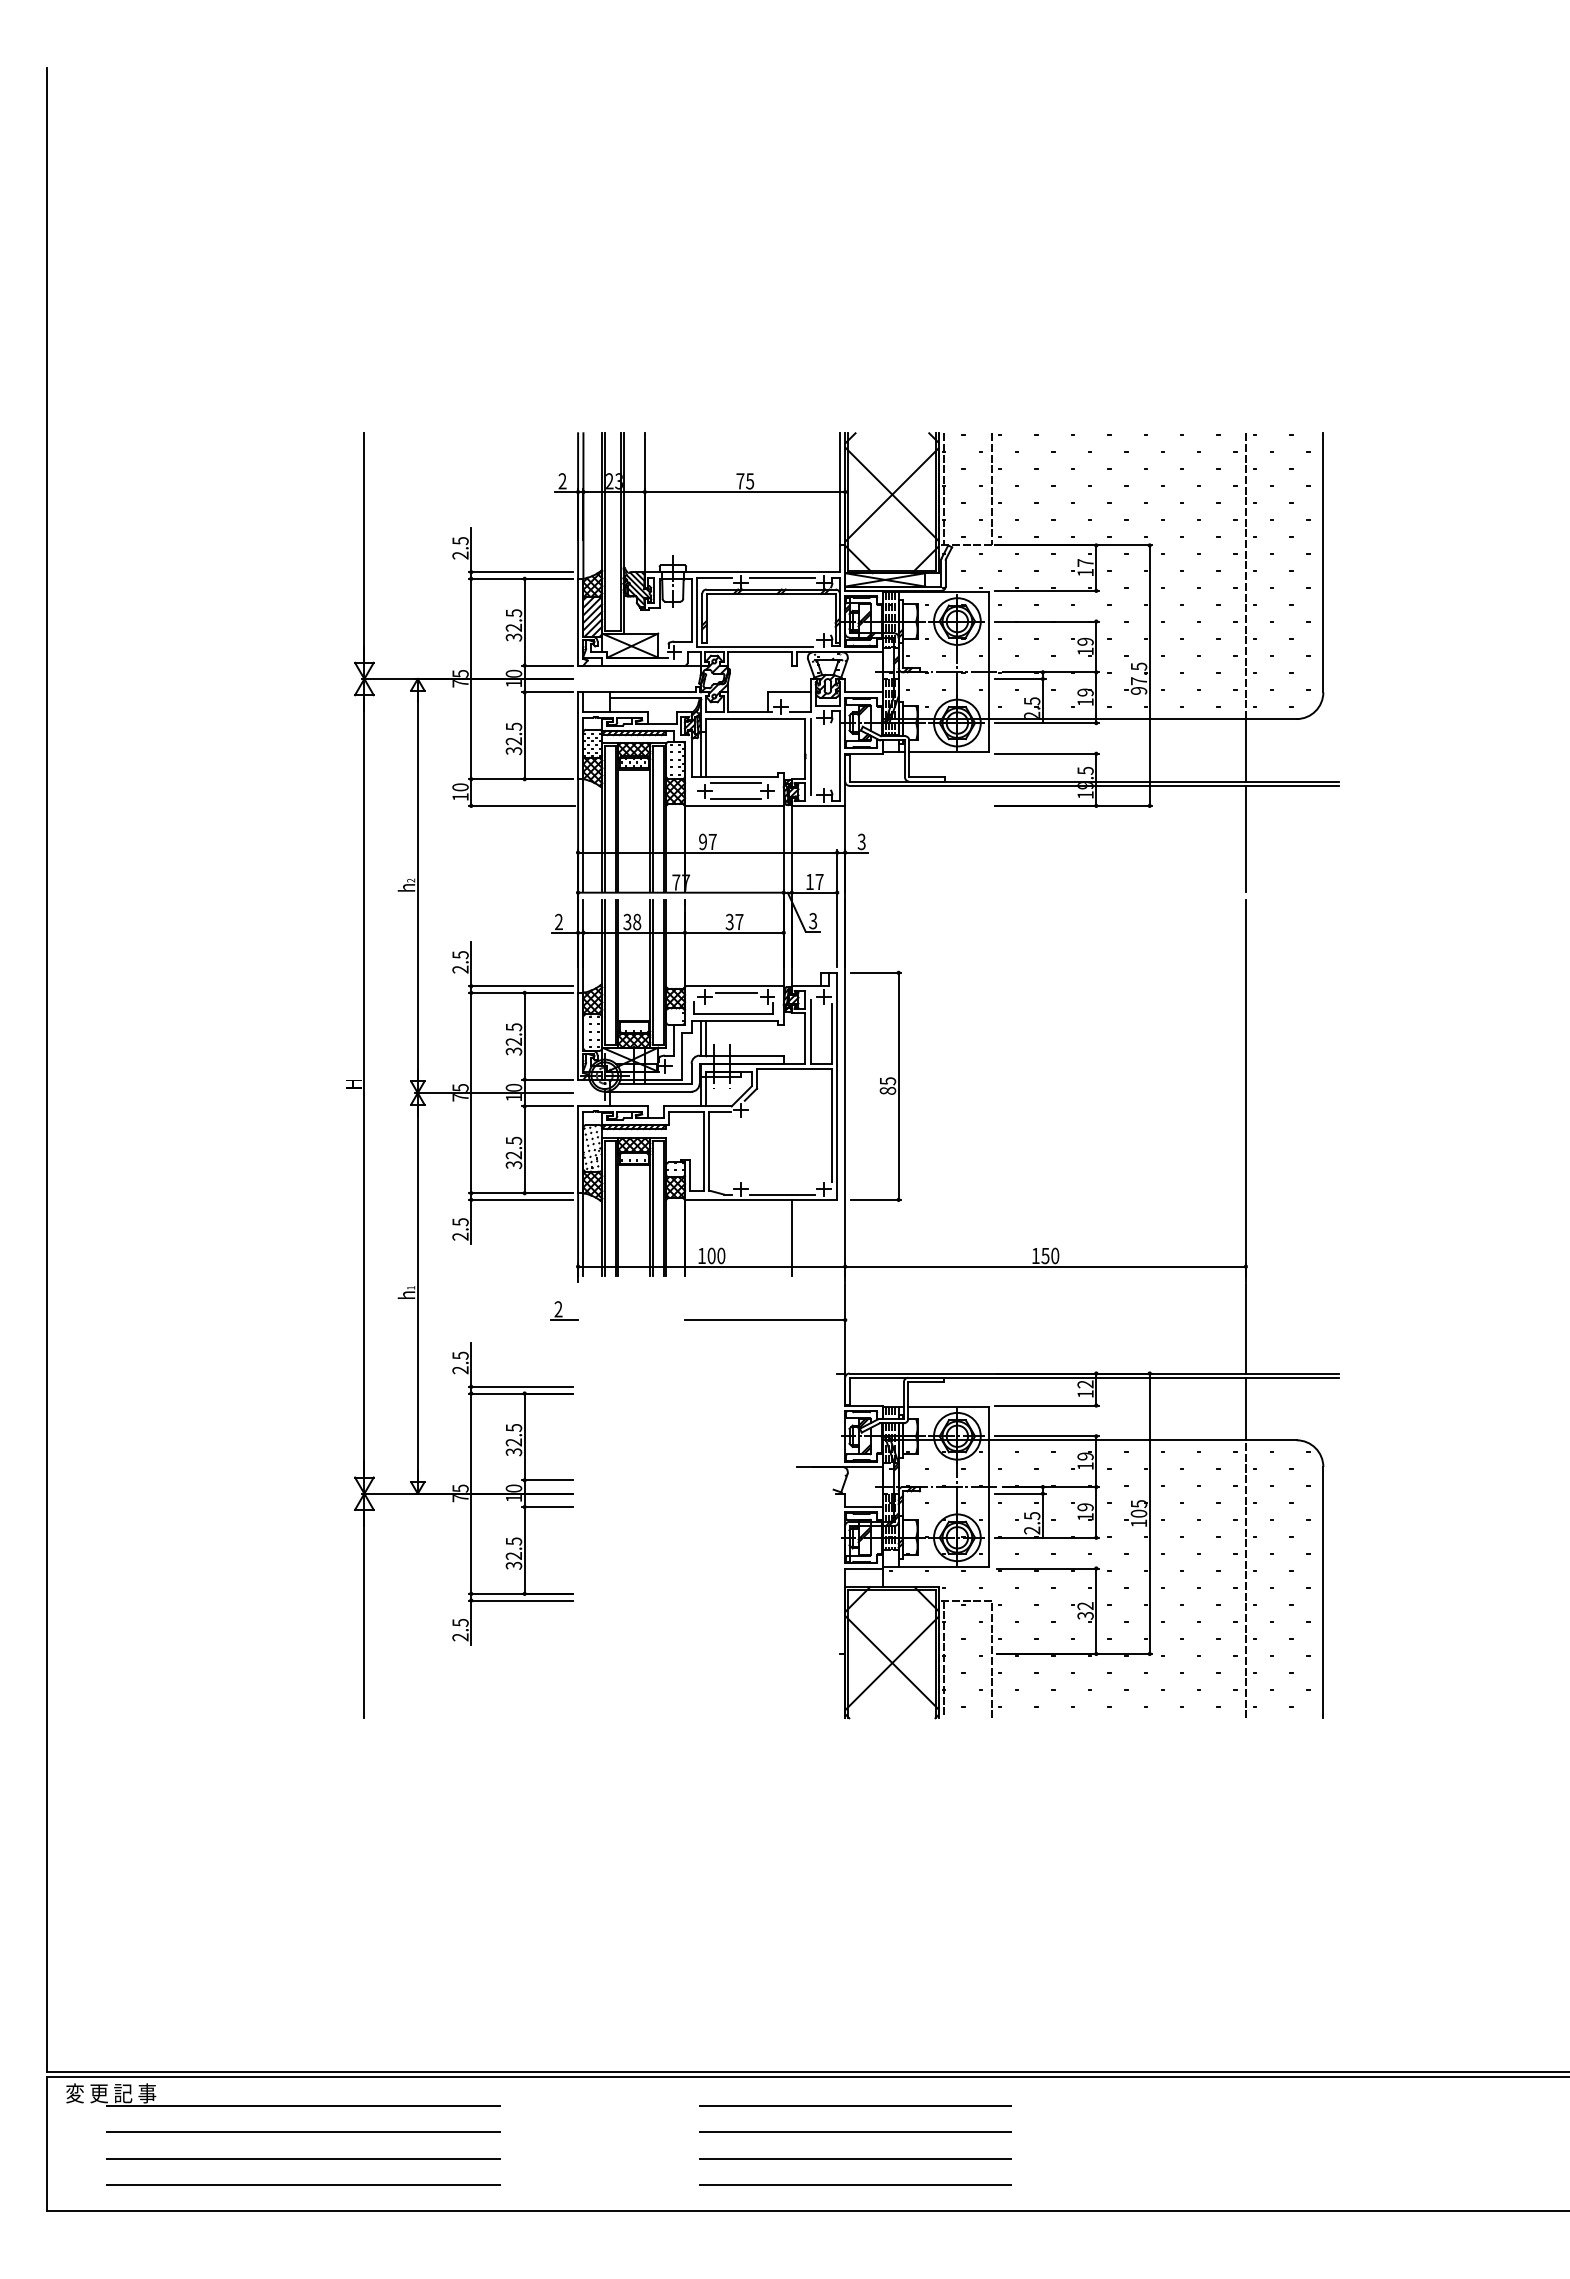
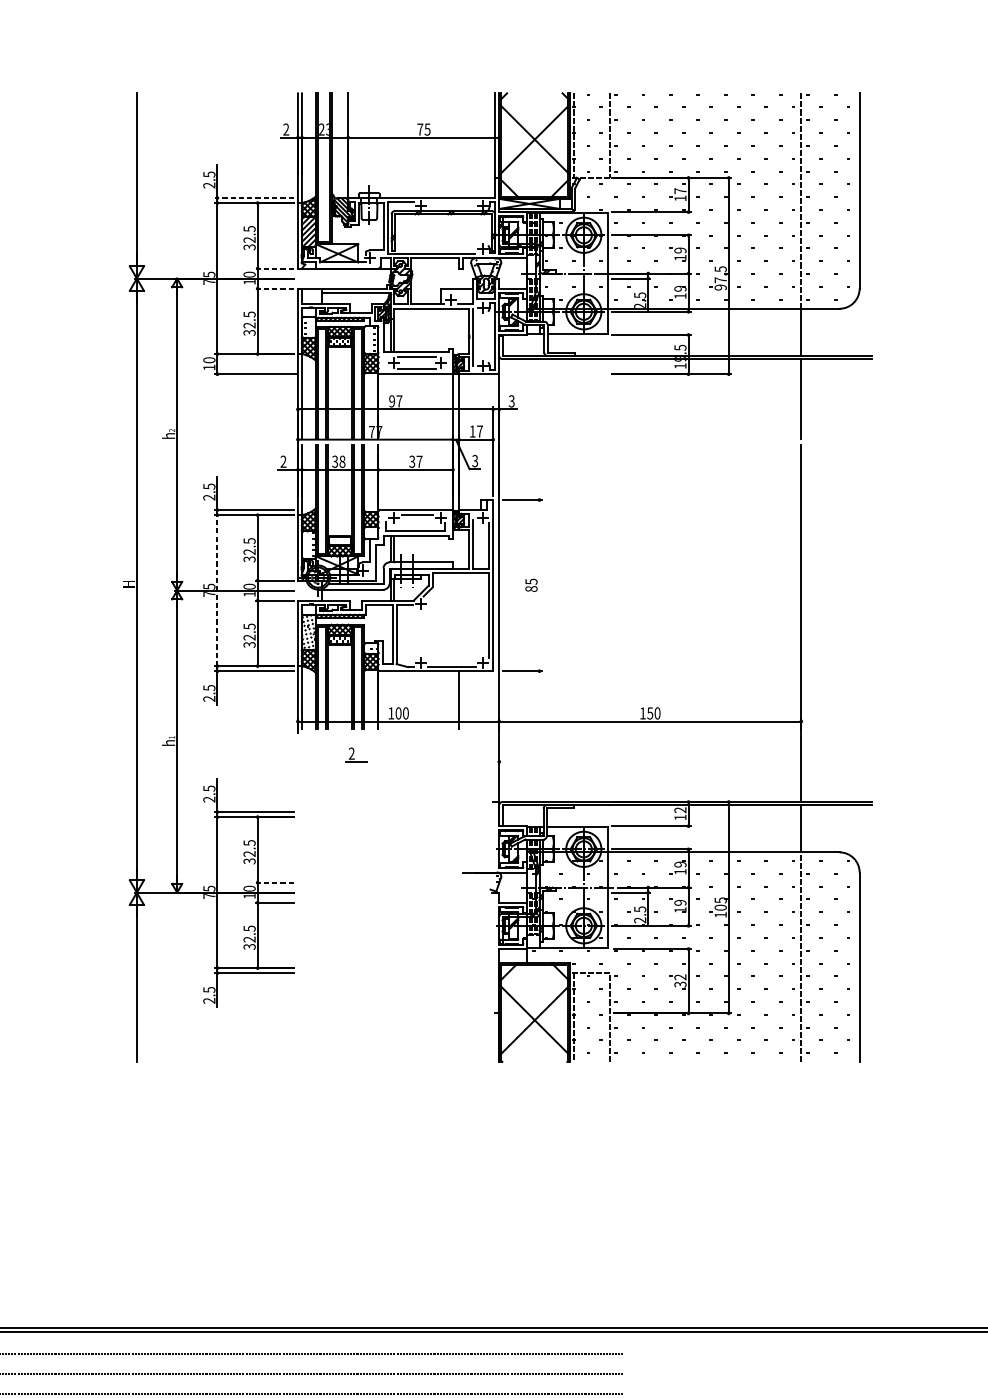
line: (520, 572) -> (254, 198), solid -> dashed
line: (782, 577) -> (452, 202), removed
line: (546, 665) -> (274, 268), solid -> dashed
line: (546, 692) -> (274, 288), solid -> dashed
line: (898, 1085) -> (539, 584), removed
line: (471, 1092) -> (217, 590), solid -> dashed
part: (564, 1310) -> (356, 754), moved
line: (764, 1320) -> (438, 762), removed
line: (546, 1480) -> (274, 882), solid -> dashed

